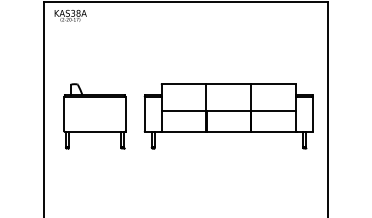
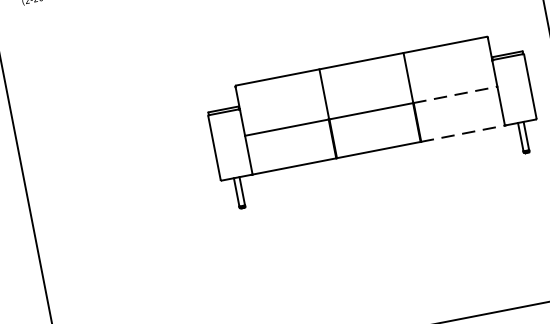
line: (274, 110) -> (456, 93), solid -> dashed
part: (94, 116) -> (121, 170), removed
line: (274, 131) -> (464, 133), solid -> dashed

